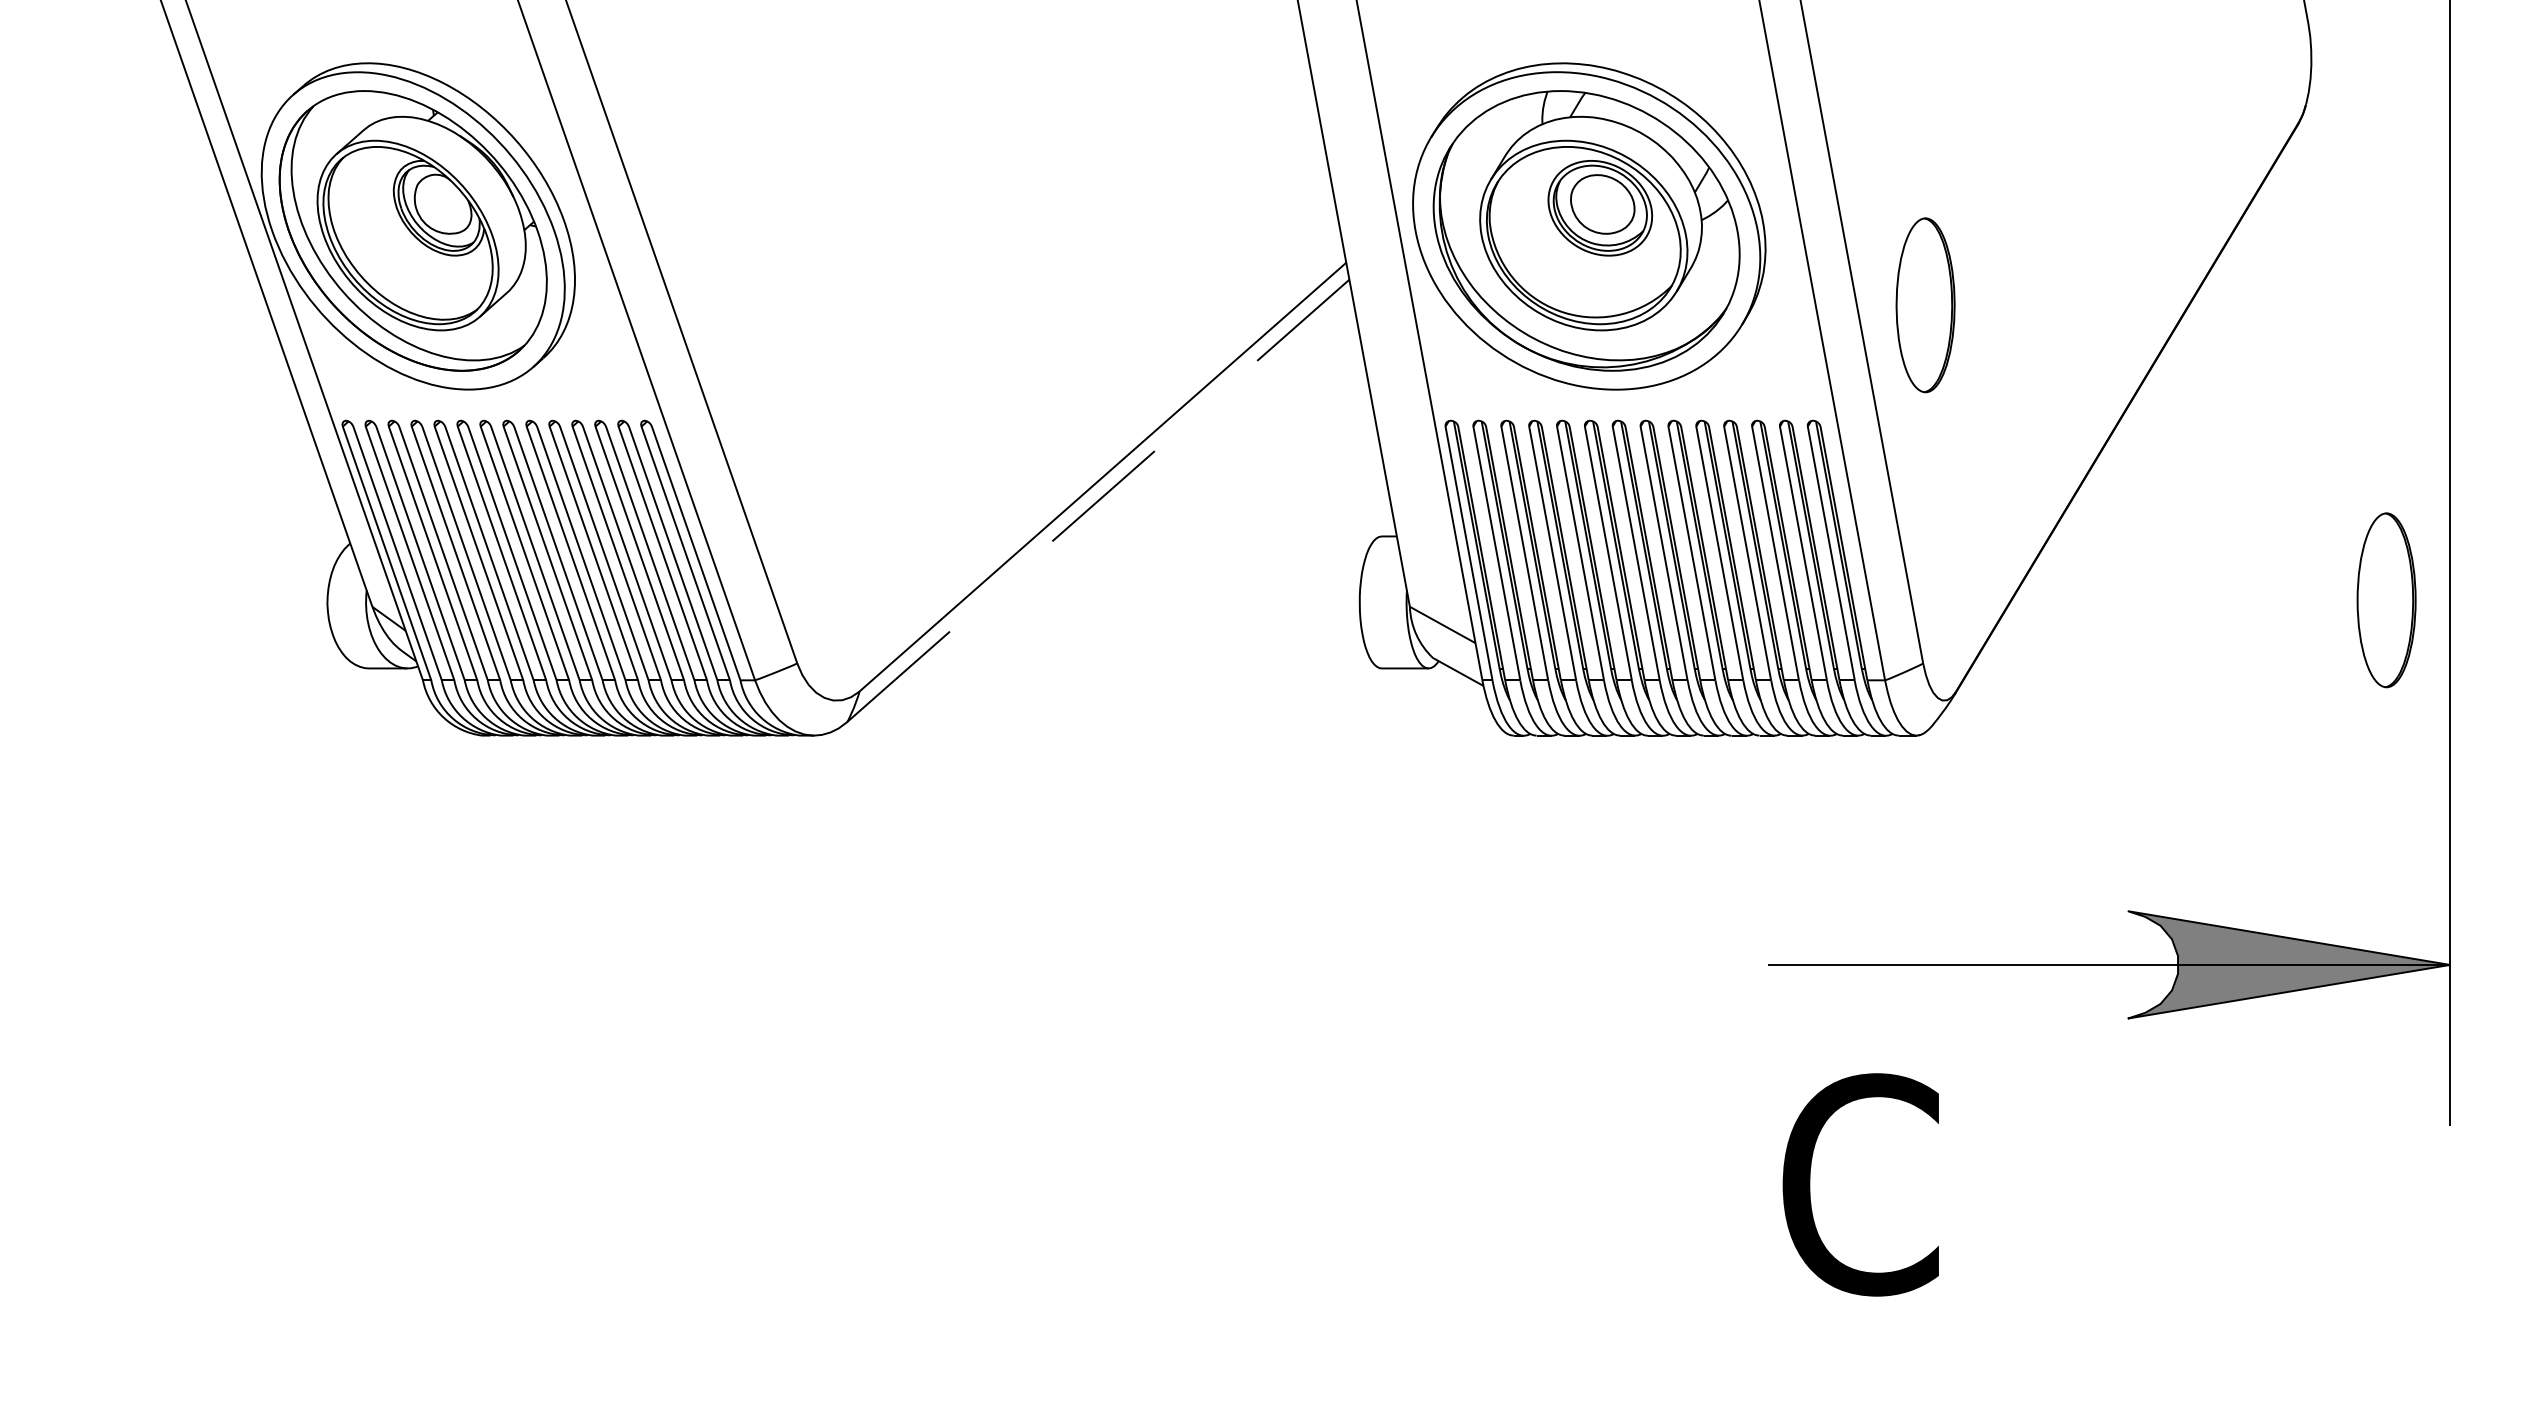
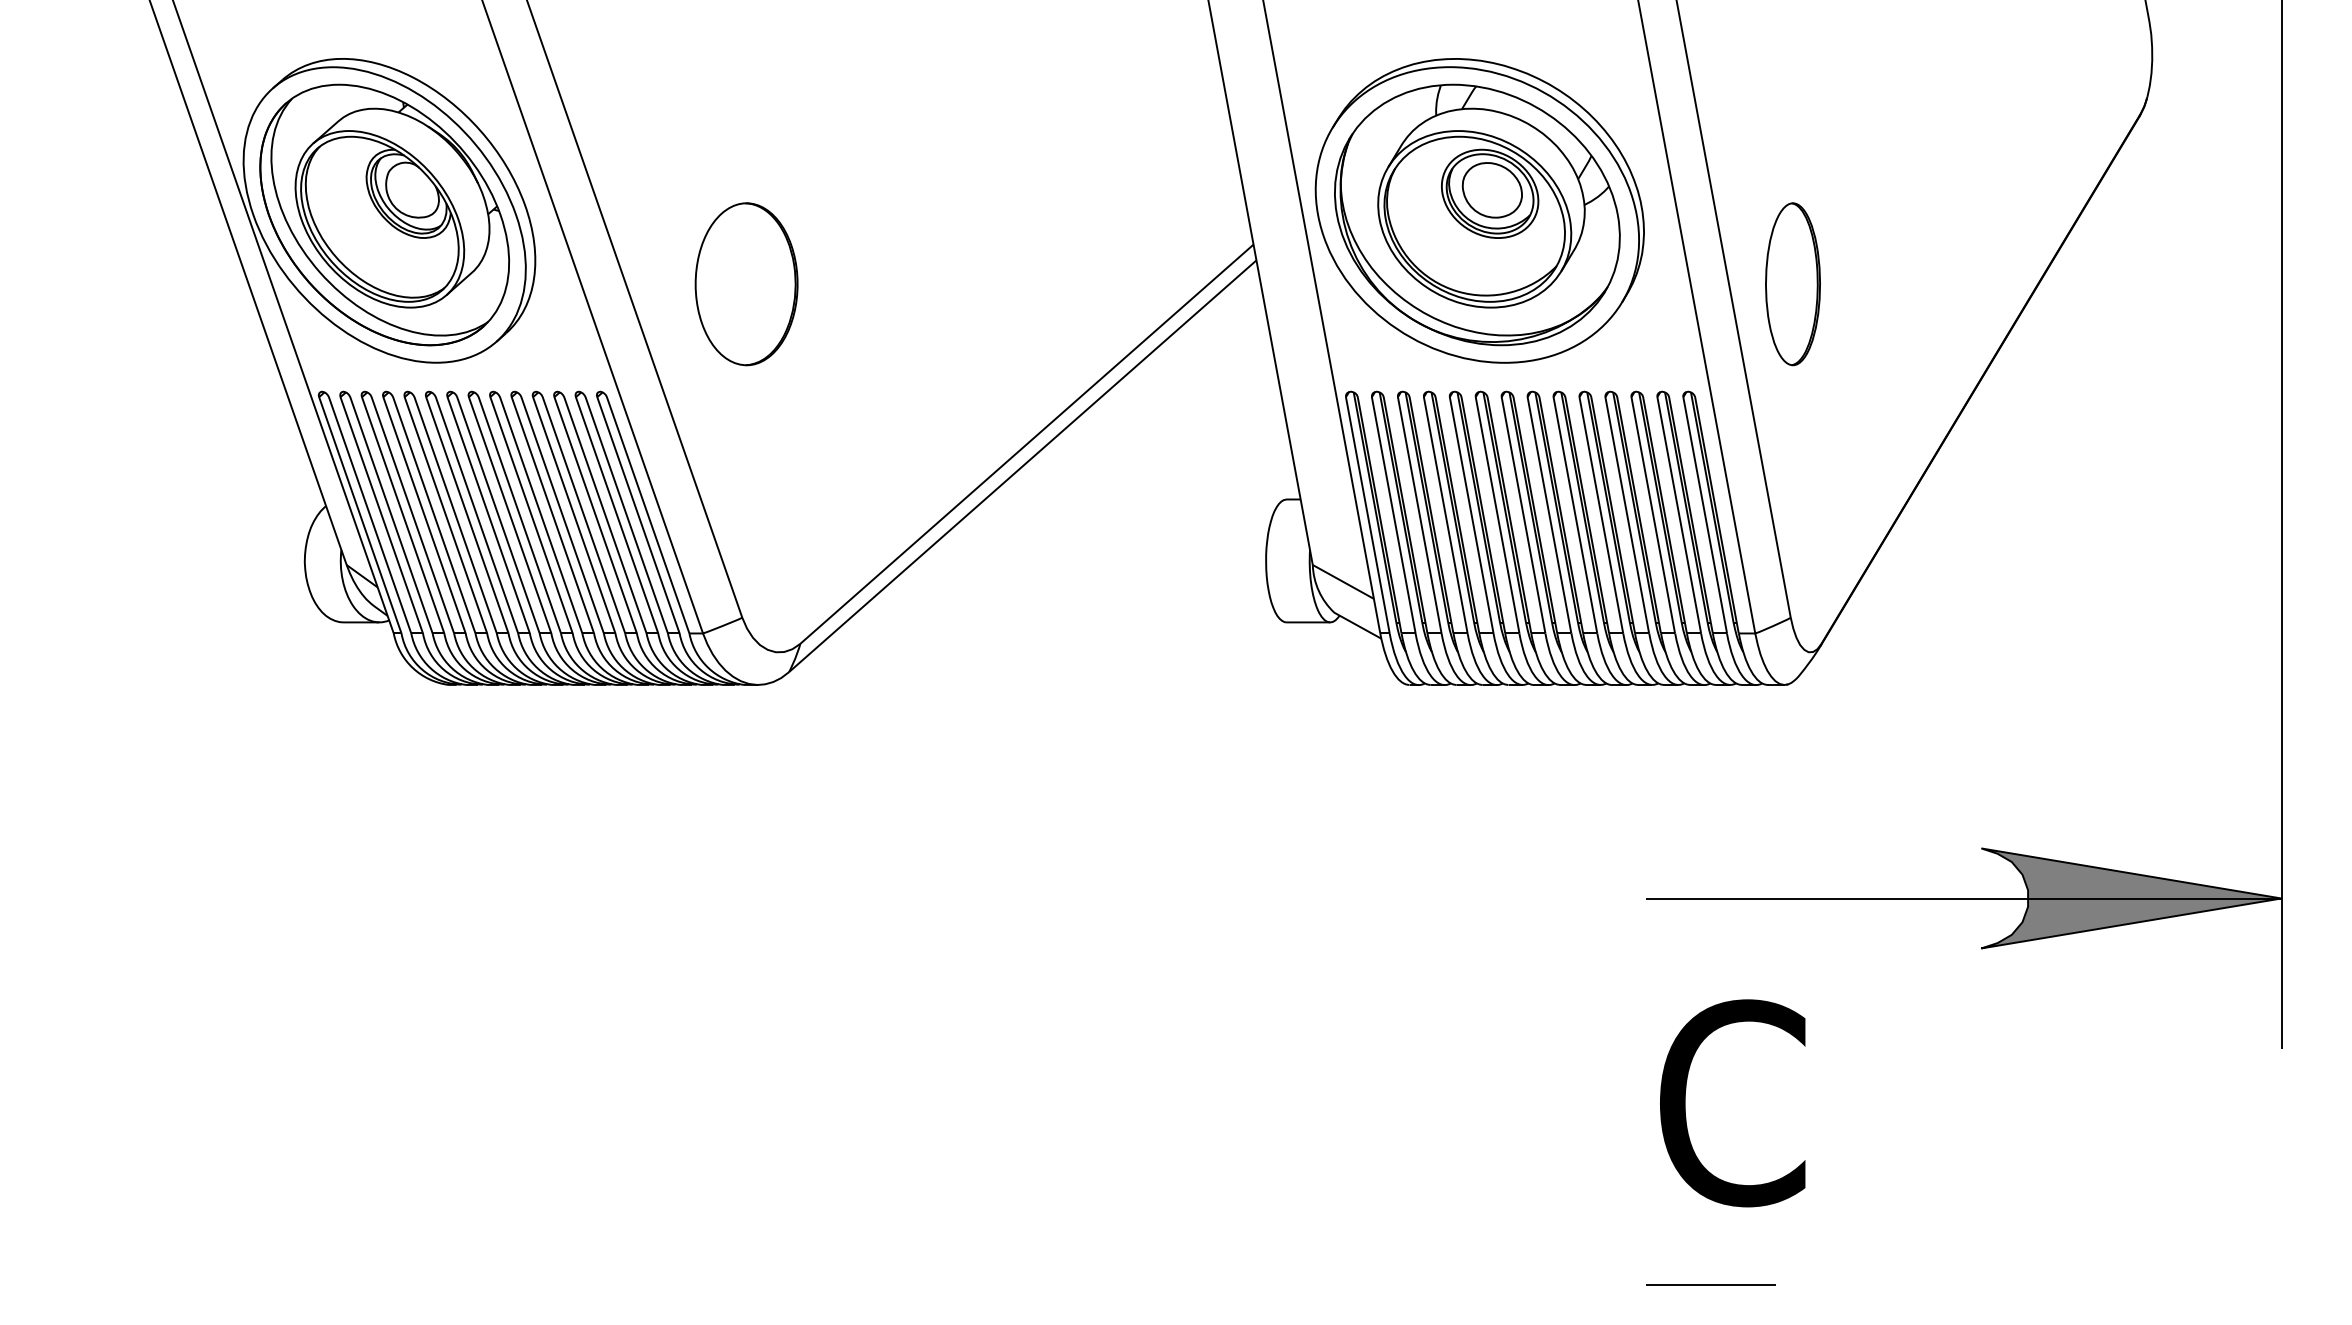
part: (801, 305) -> (746, 284), added
line: (1098, 500) -> (1022, 466), dashed -> solid
part: (2386, 600) -> (2222, 559), removed
line: (1837, 1379) -> (1710, 1284), added

